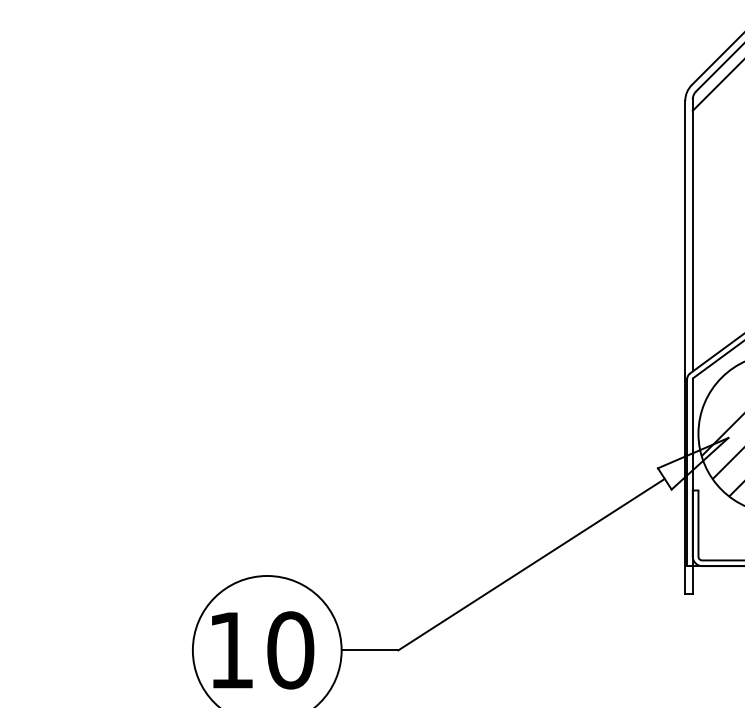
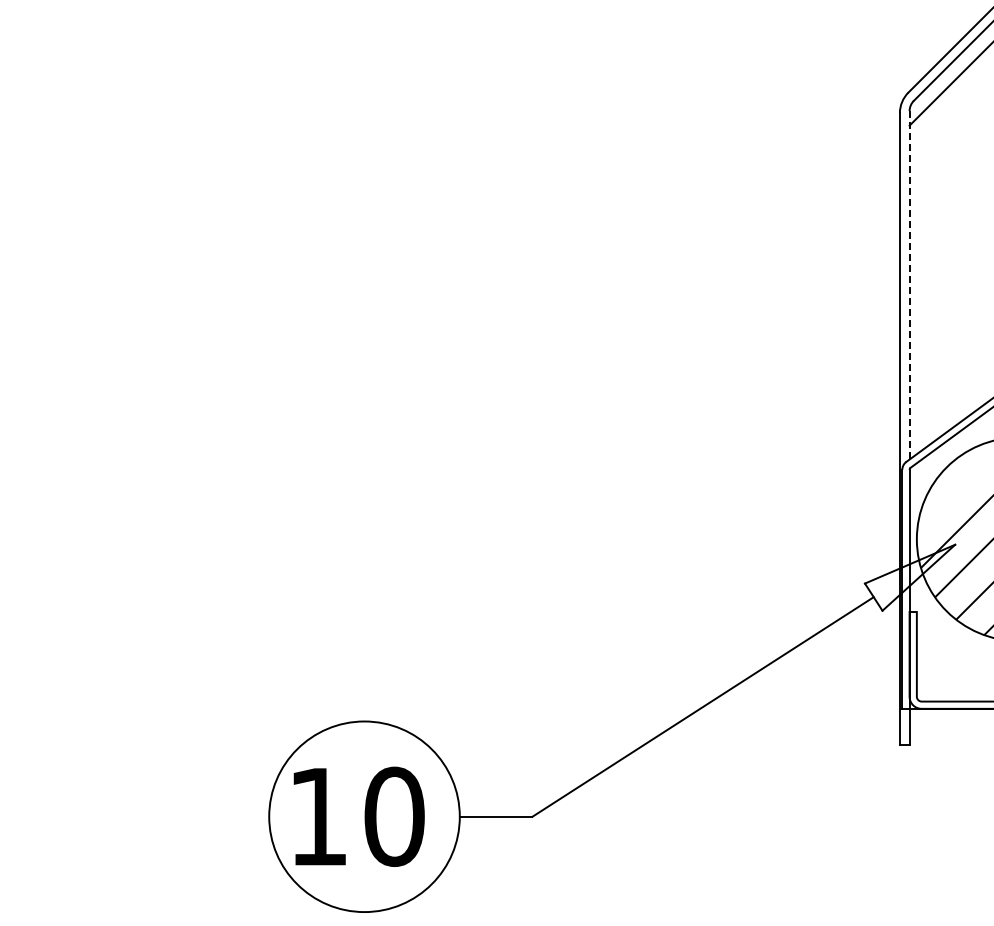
line: (692, 235) -> (909, 285), solid -> dashed

